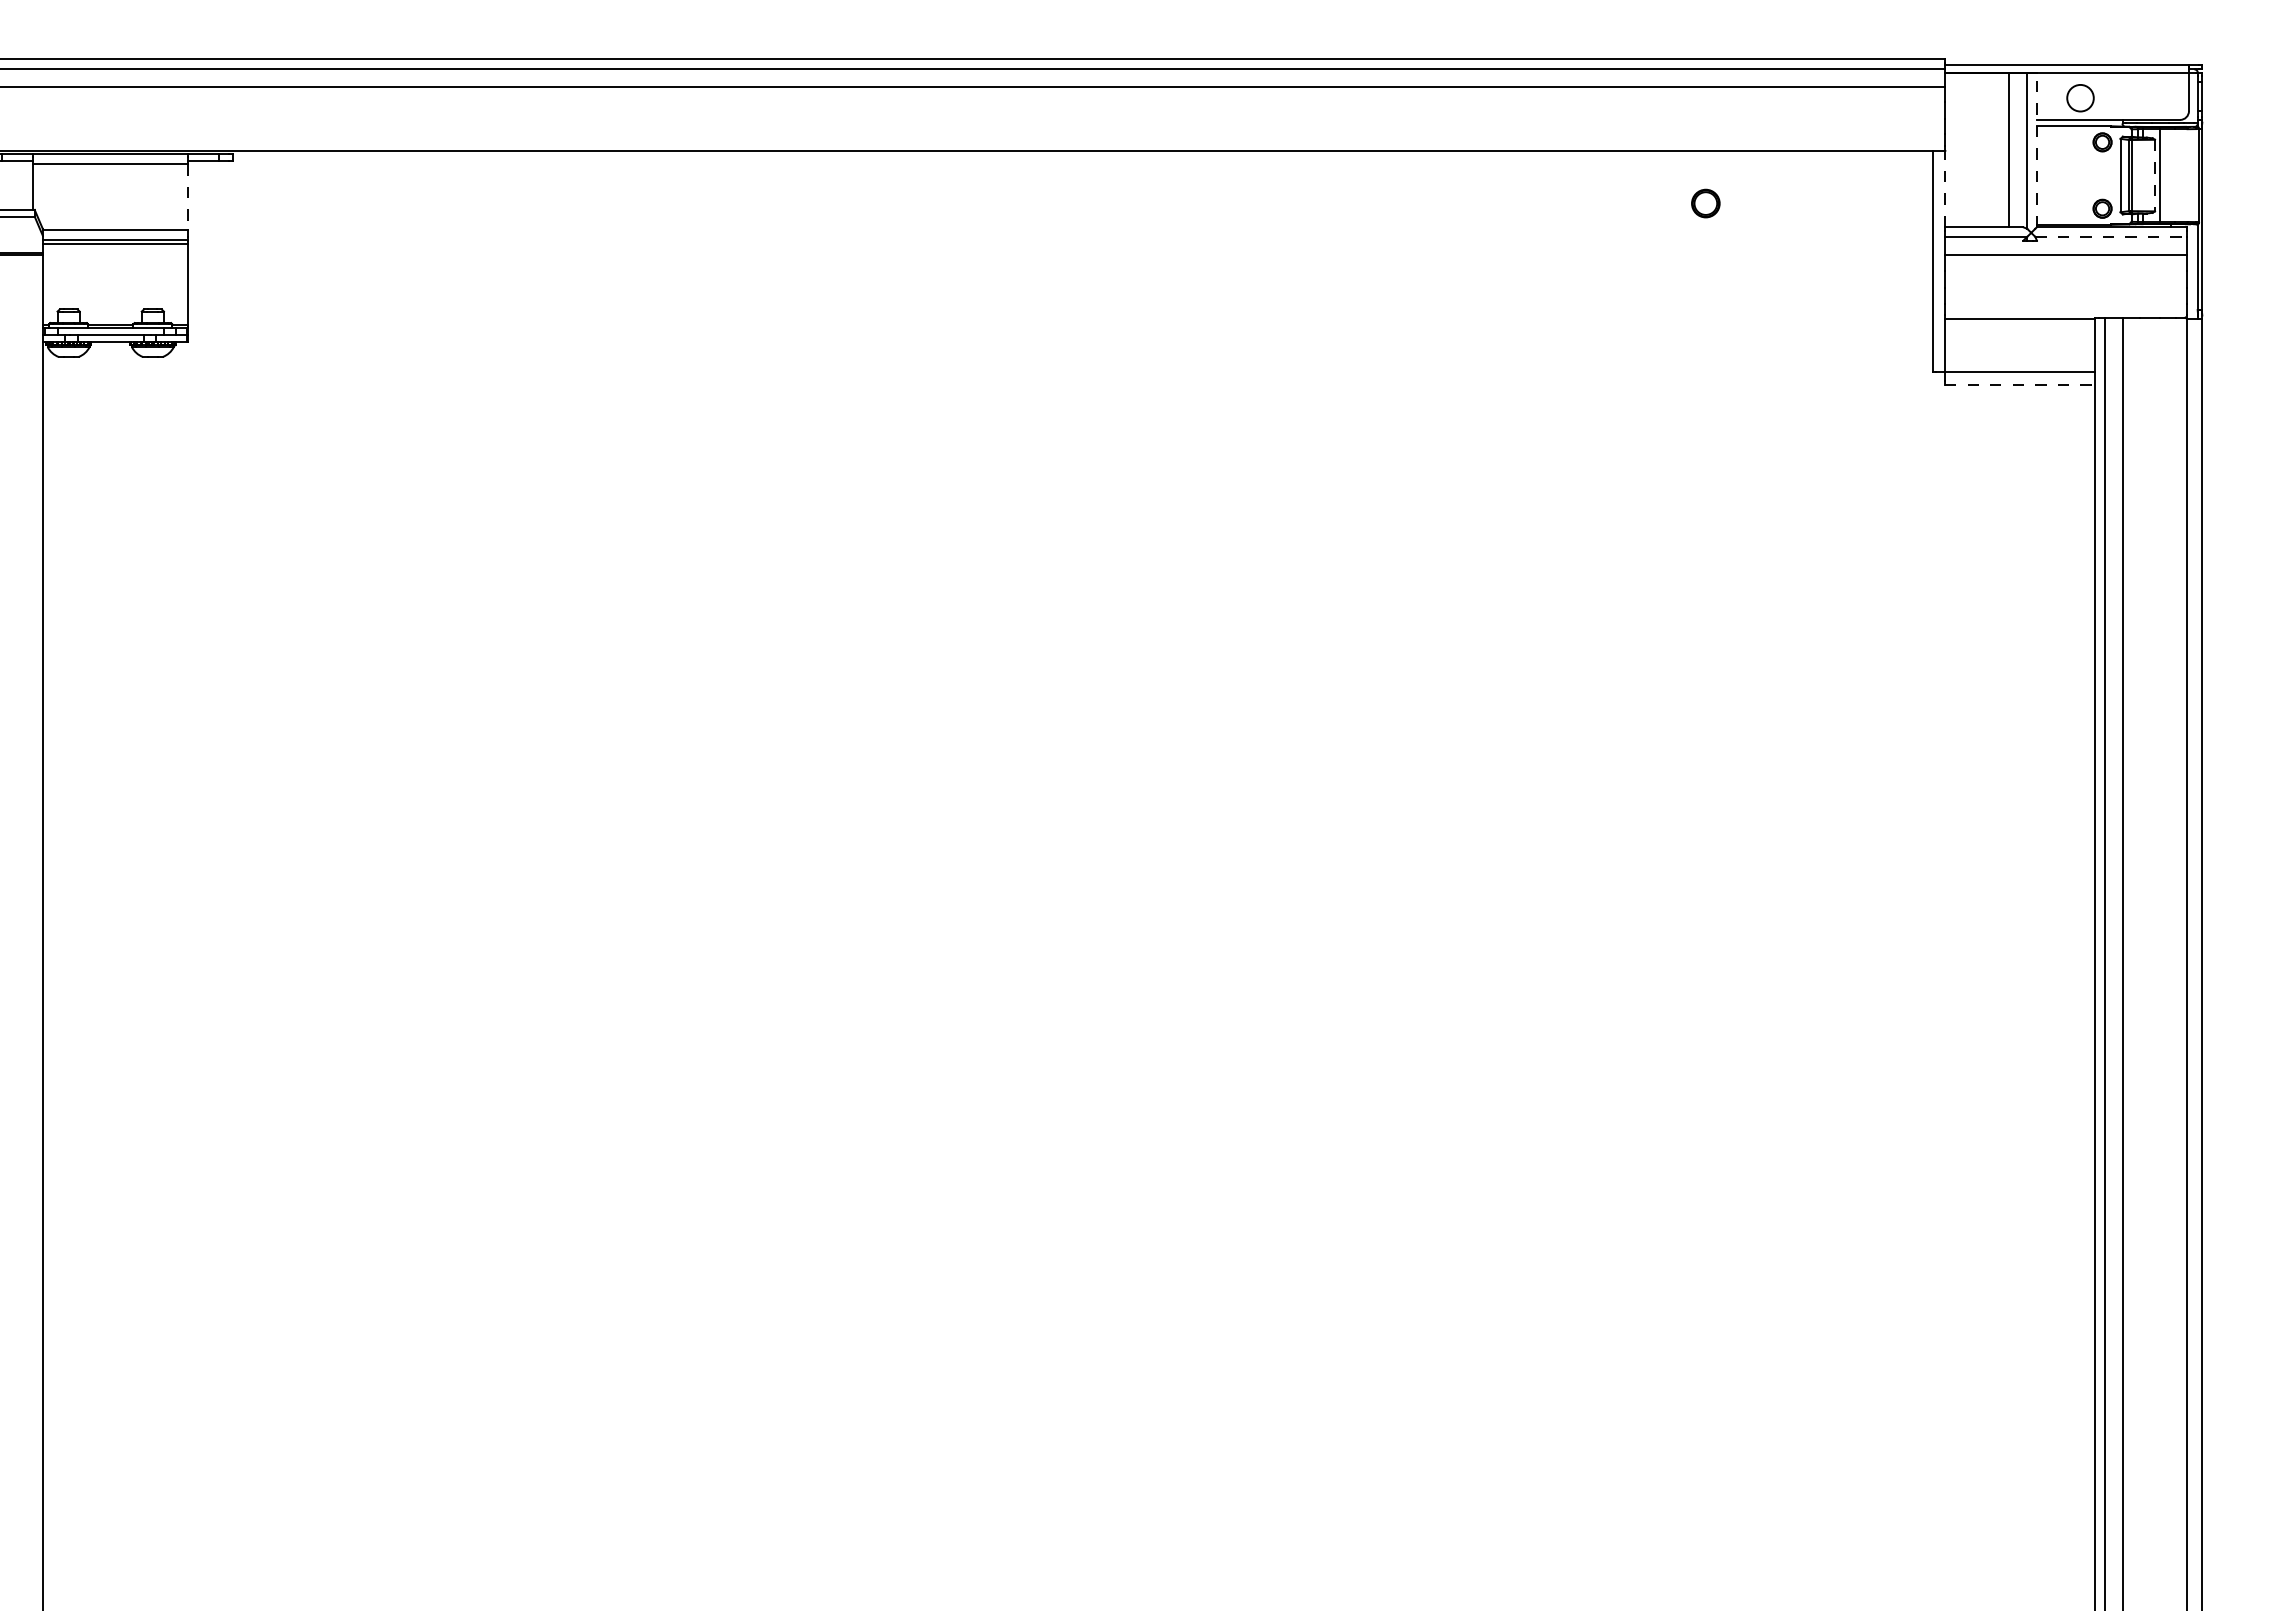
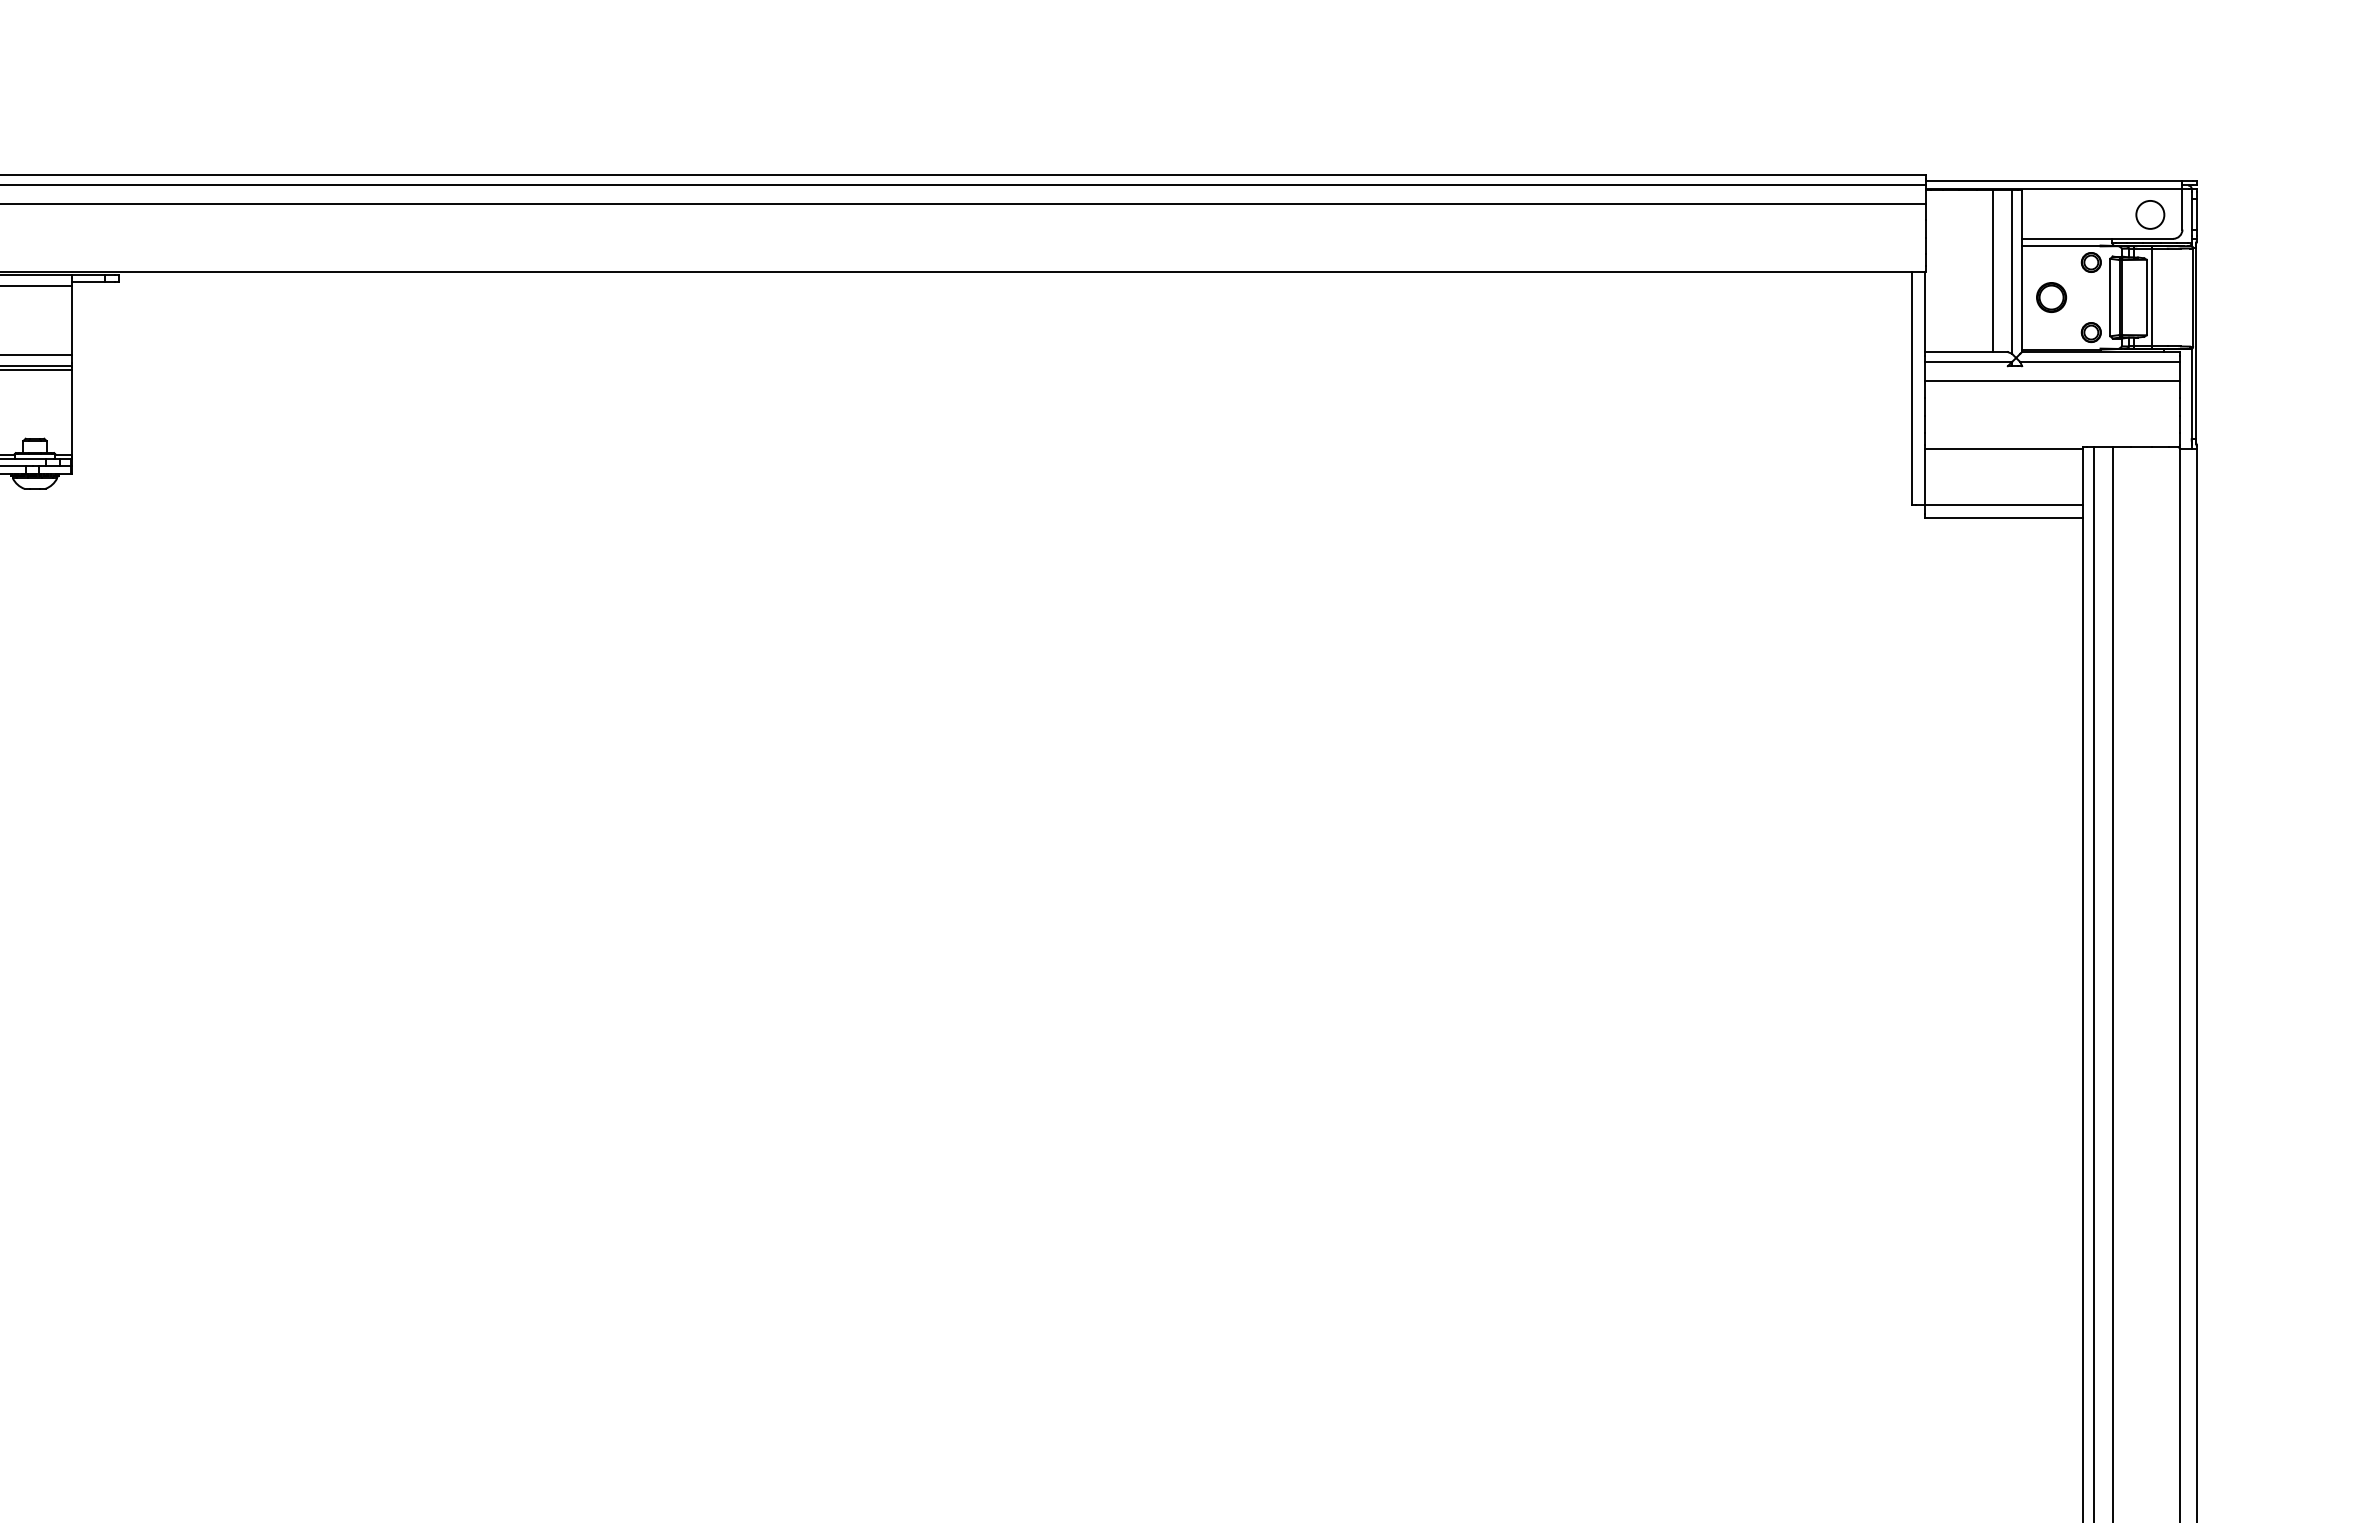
circle: (2080, 98) -> (2150, 215), moved
line: (2036, 149) -> (2021, 270), dashed -> solid
line: (2155, 175) -> (2147, 297), dashed -> solid
line: (1945, 188) -> (1925, 311), dashed -> solid
line: (188, 197) -> (72, 320), dashed -> solid
part: (1705, 203) -> (2051, 297), moved
line: (2111, 236) -> (2100, 361), dashed -> solid
line: (2020, 384) -> (2004, 517), dashed -> solid

